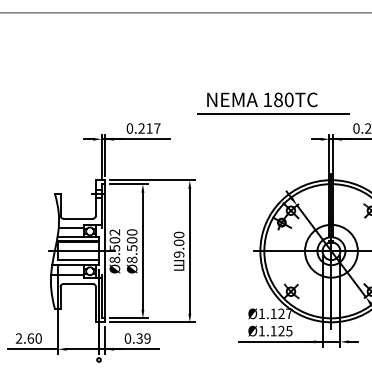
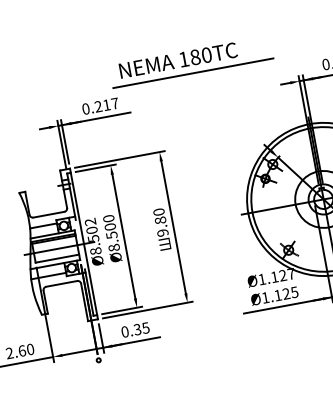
part: (273, 103) -> (190, 62), moved
text: (179, 242) -> (160, 220), 9.00 -> 9.80
text: (147, 338) -> (145, 328), 0.39 -> 0.35

